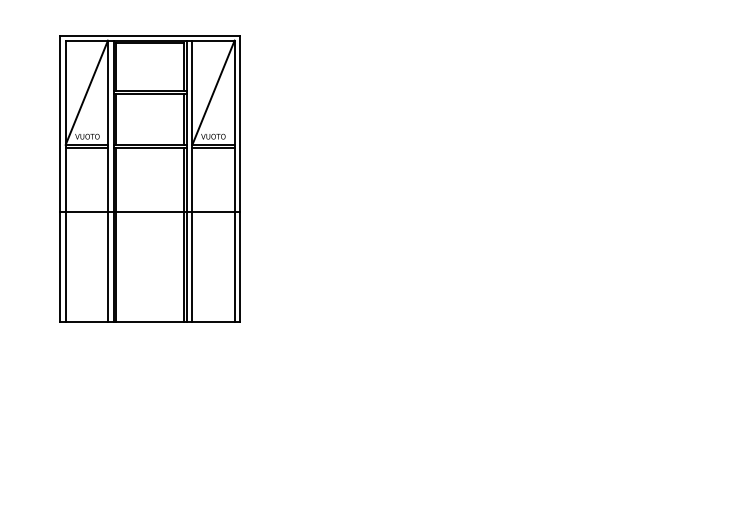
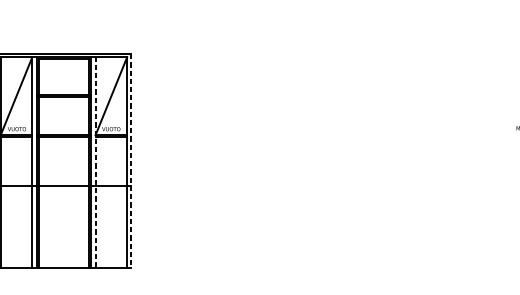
line: (240, 178) -> (131, 160), solid -> dashed
line: (192, 180) -> (95, 161), solid -> dashed

